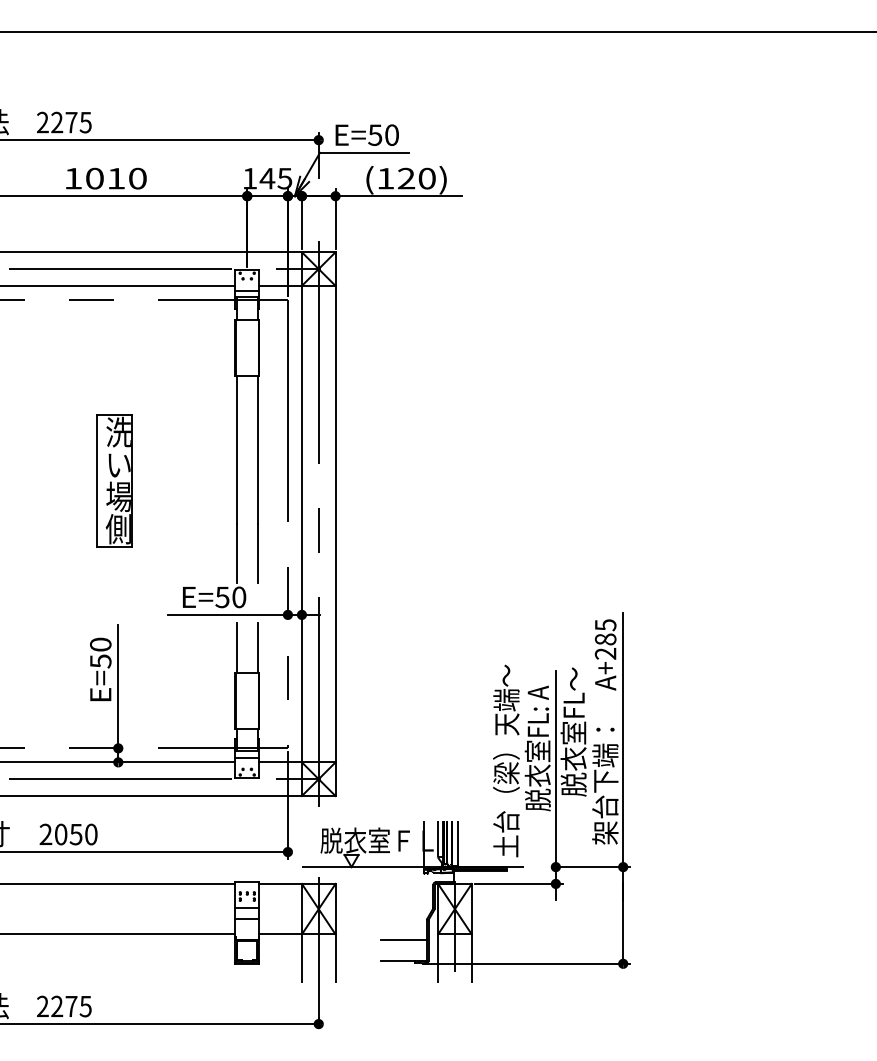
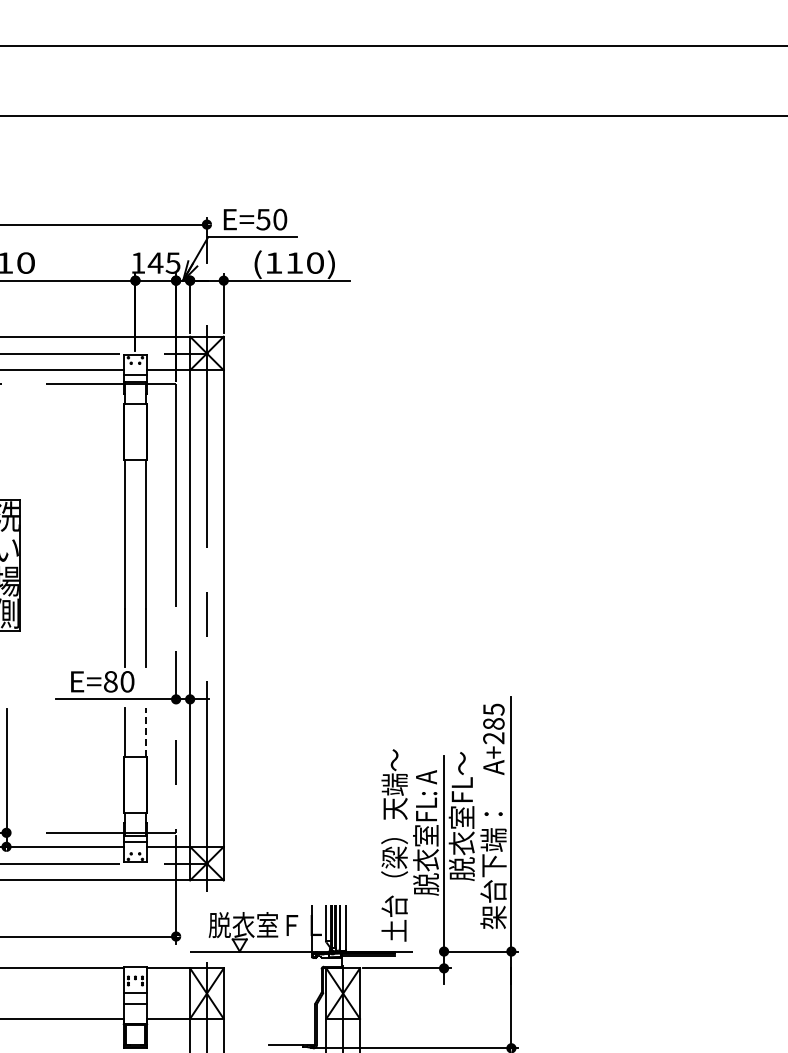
text: (406, 178) -> (294, 262), (120) -> (110)
text: (222, 597) -> (110, 681), E=50 -> E=80
line: (257, 647) -> (145, 731), solid -> dashed
line: (403, 940) -> (291, 1024), removed

